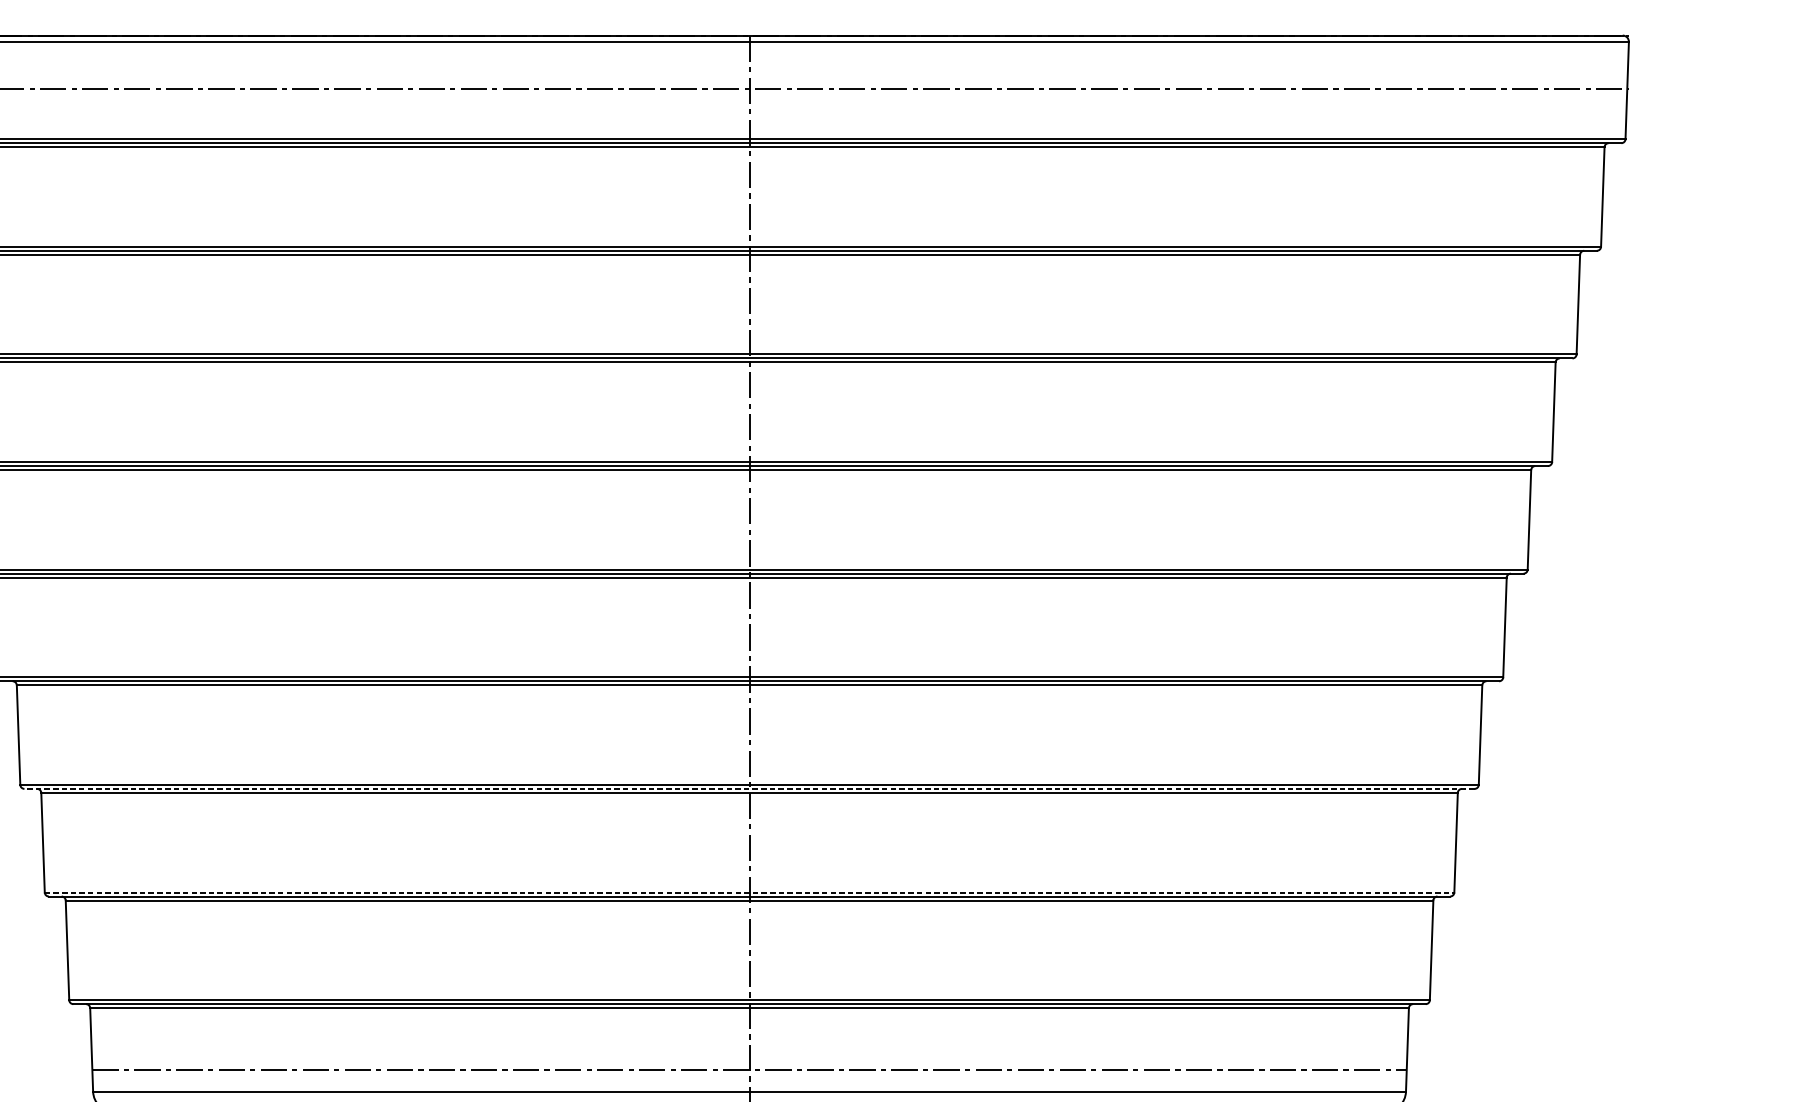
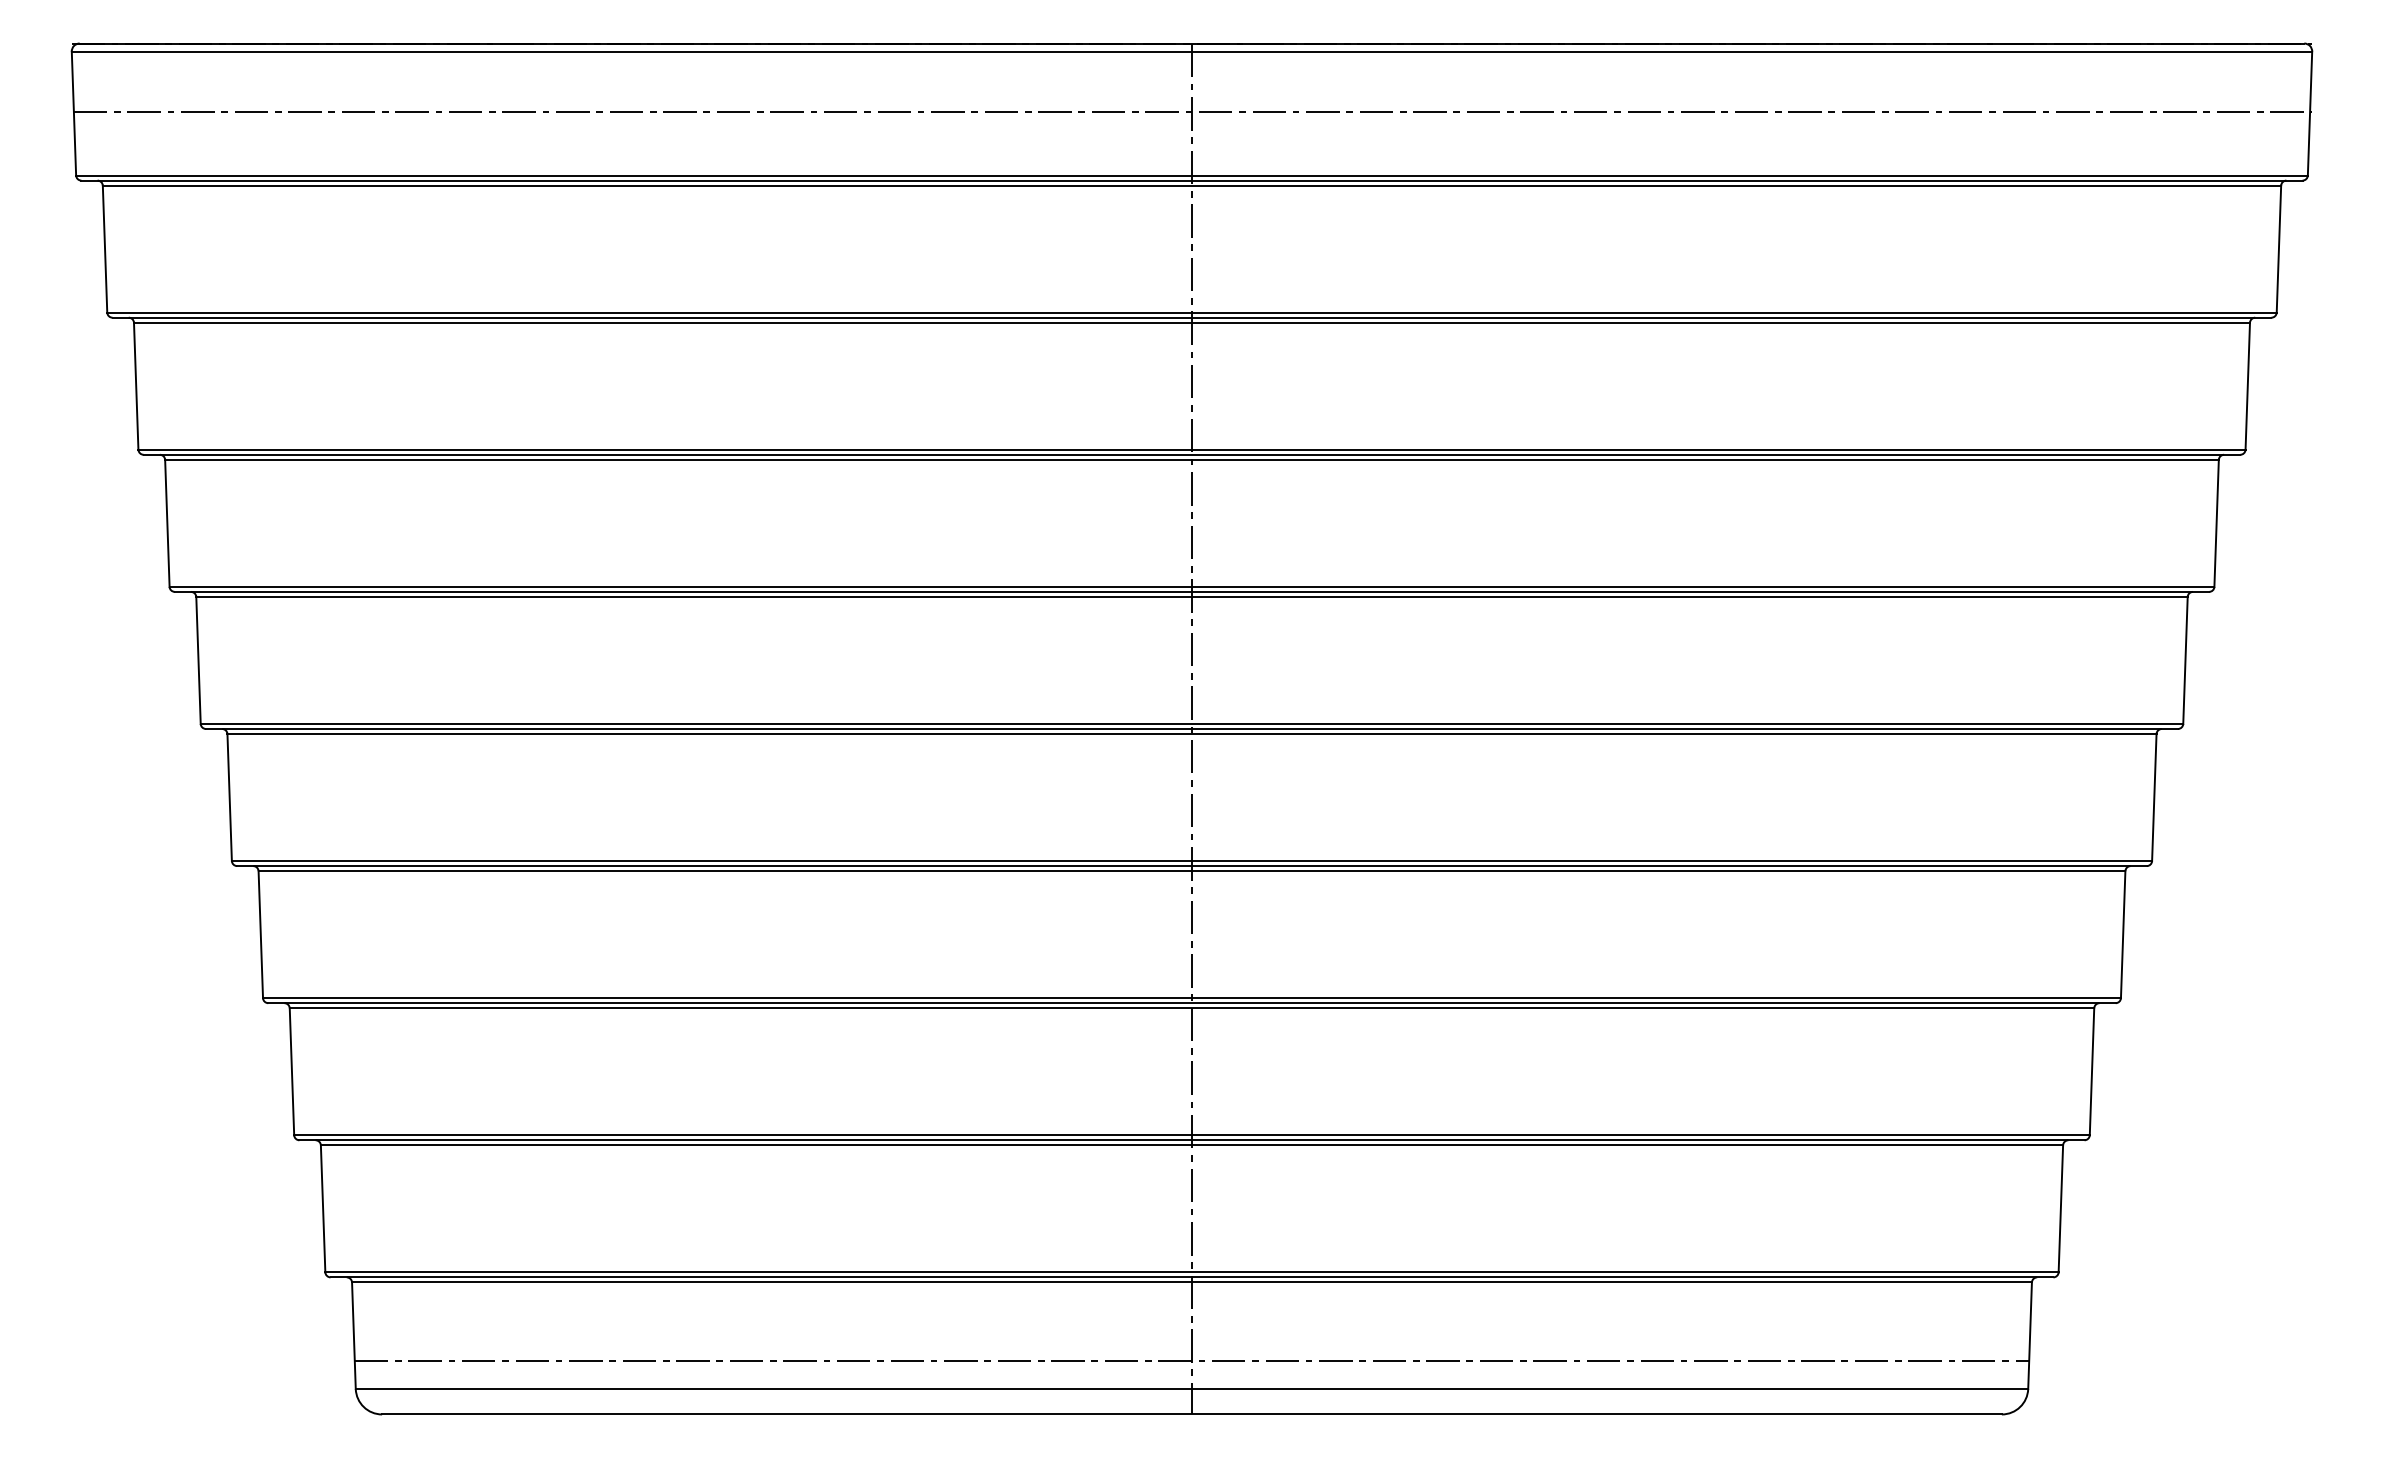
line: (749, 789) -> (1192, 1003), dashed -> solid
line: (749, 892) -> (1192, 1135), dashed -> solid

